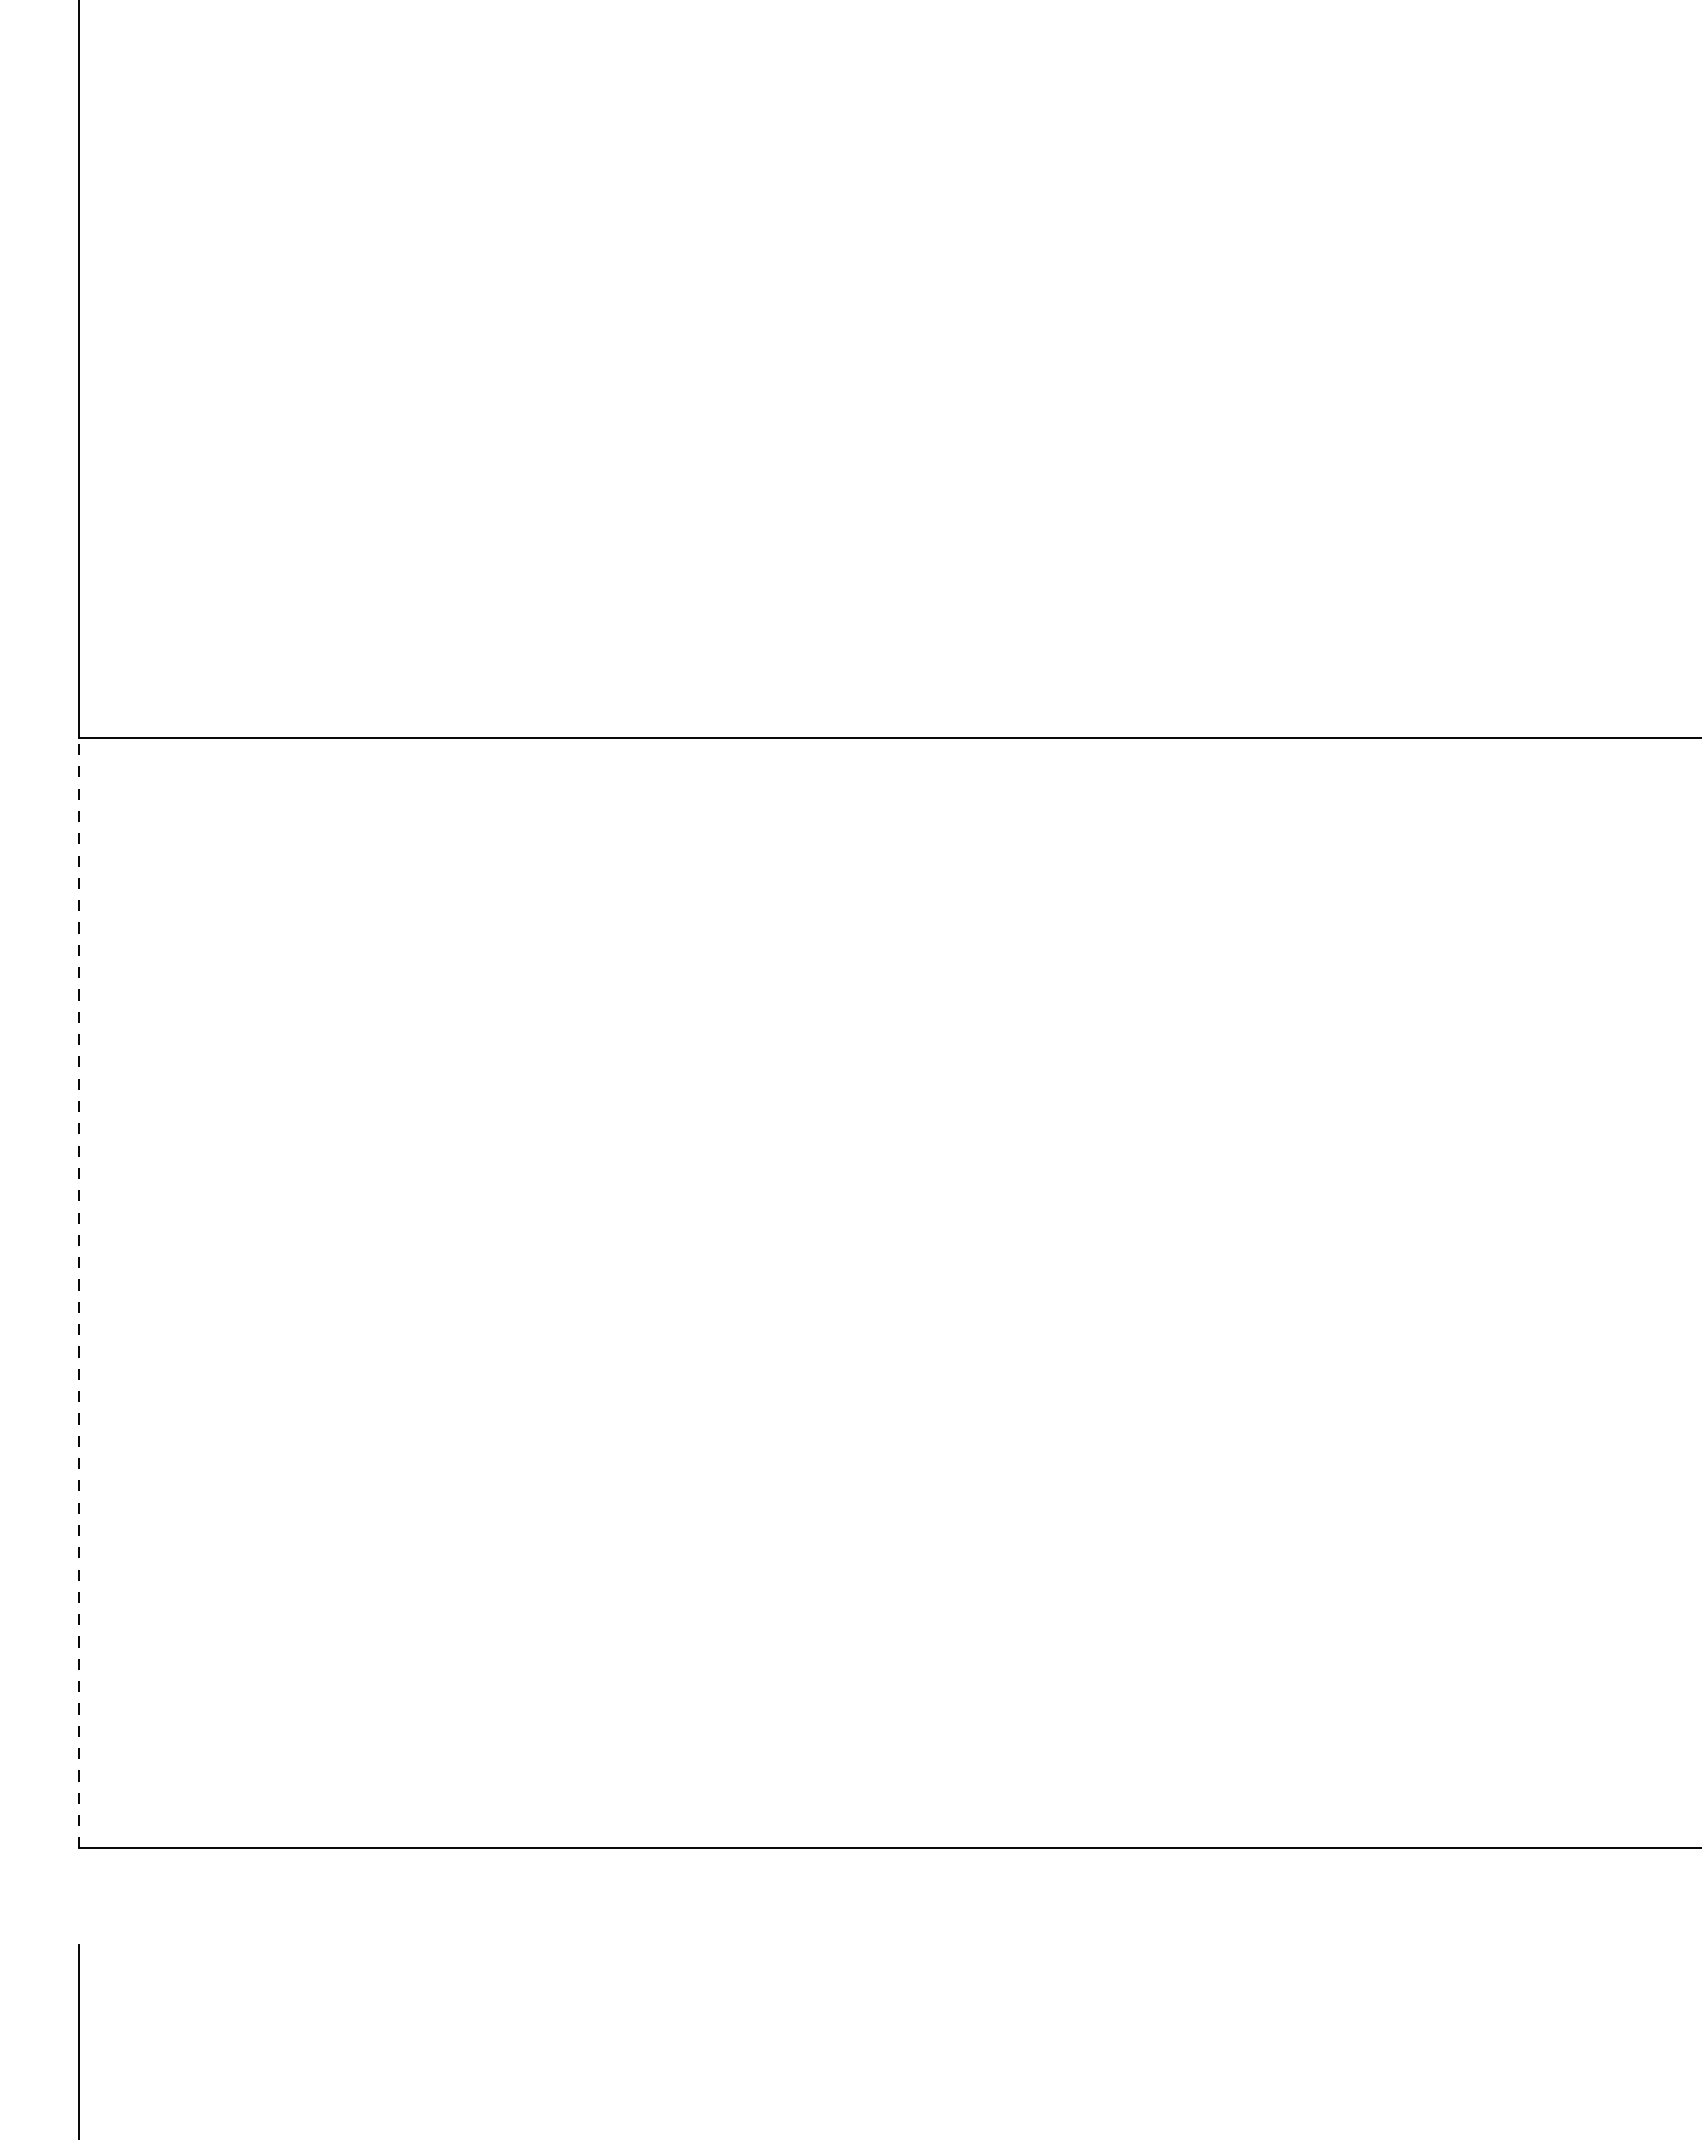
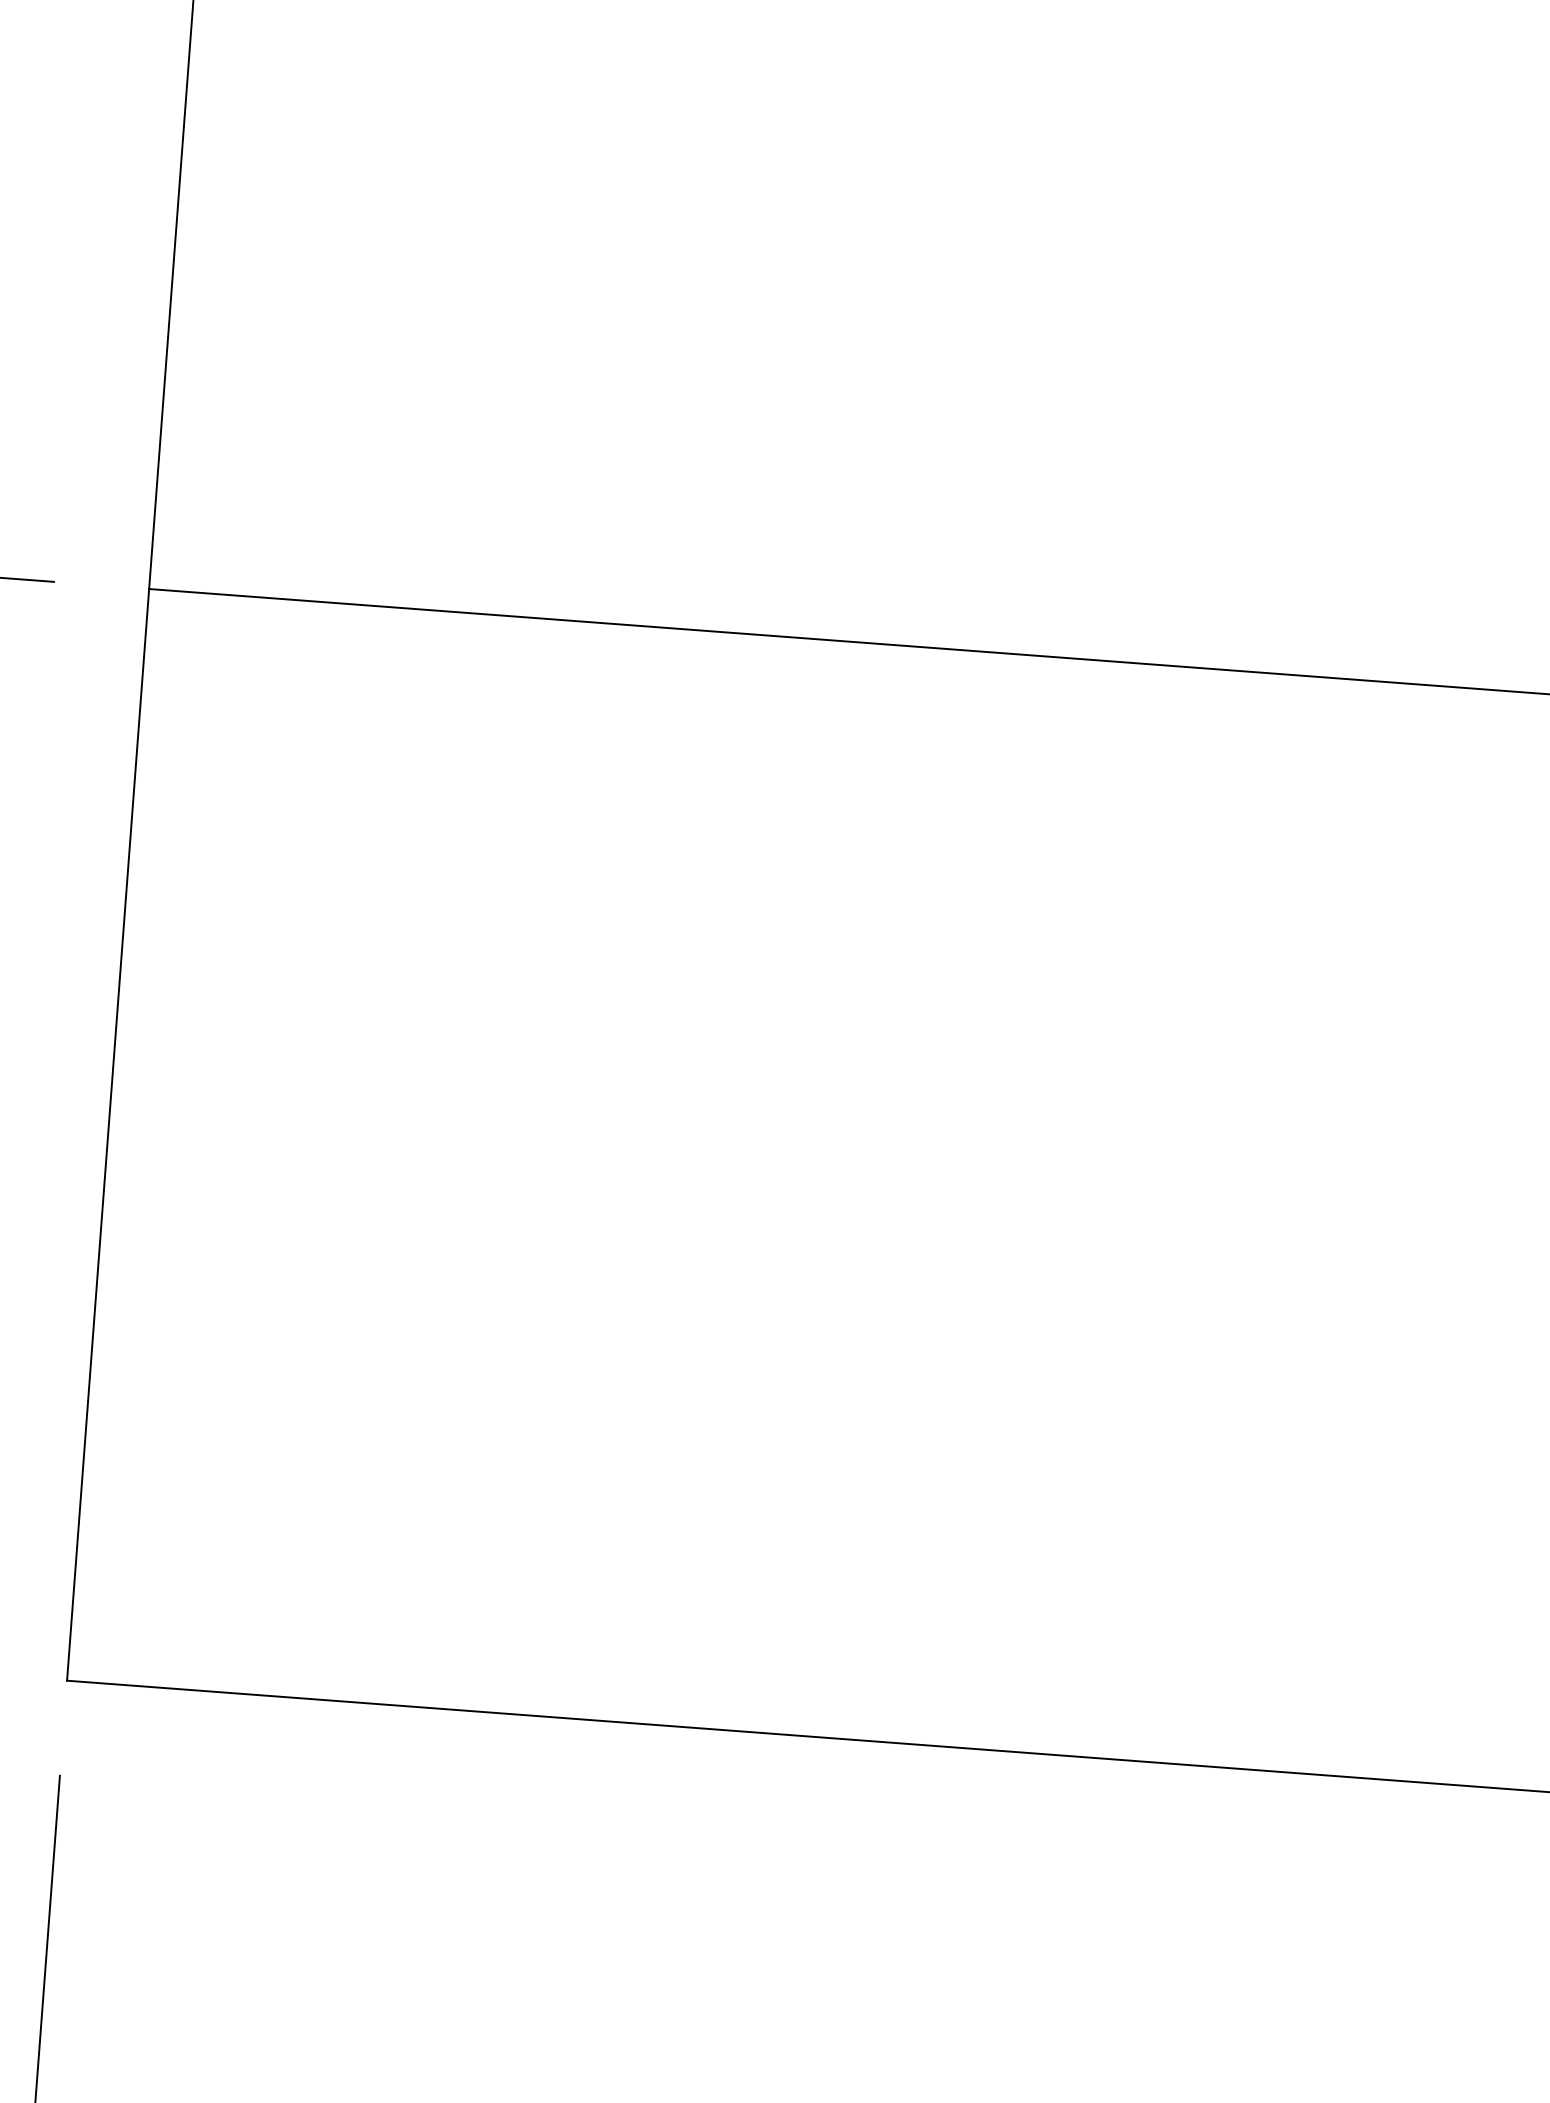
line: (78, 1292) -> (107, 1133), dashed -> solid

